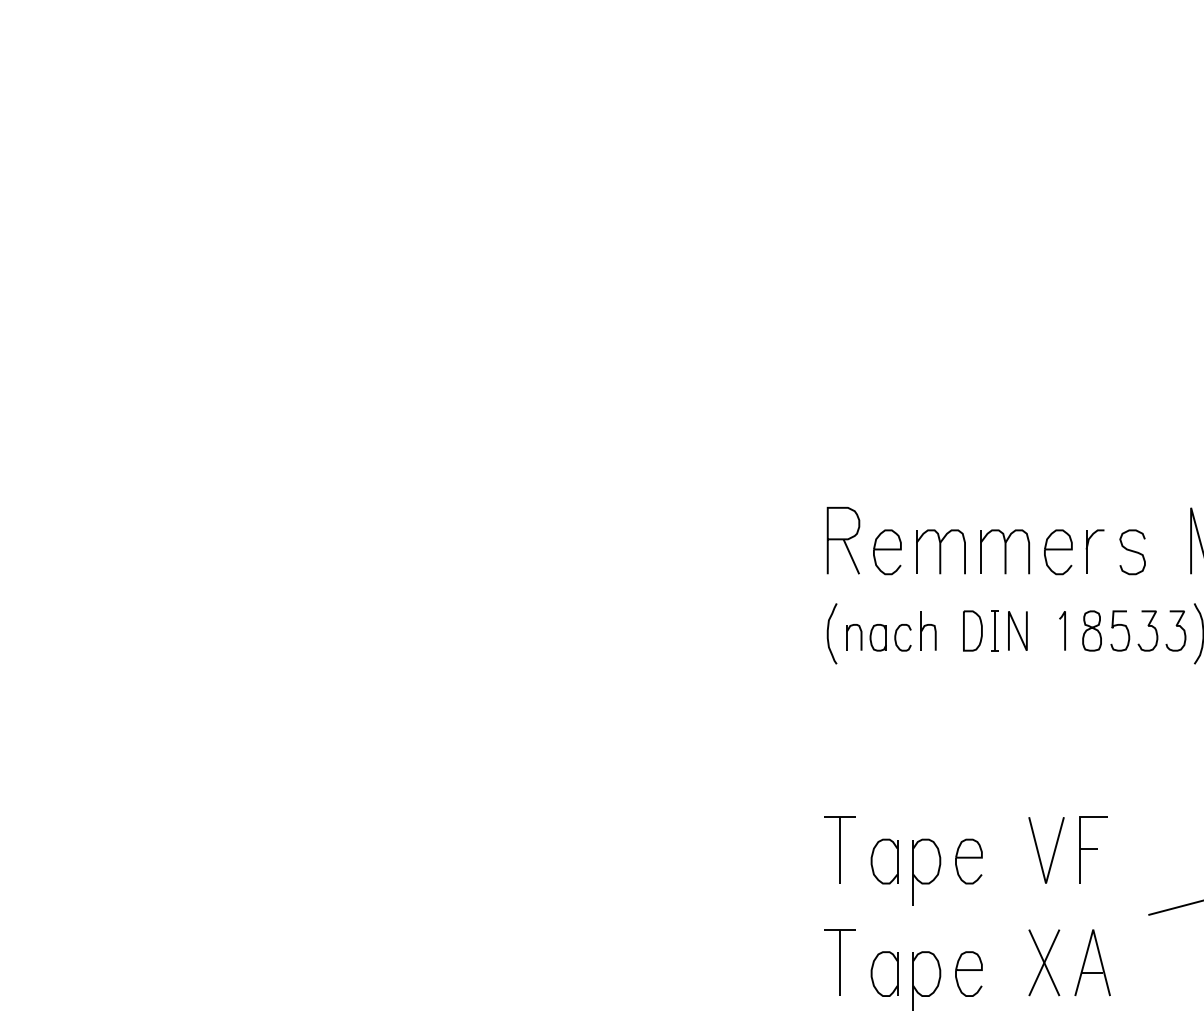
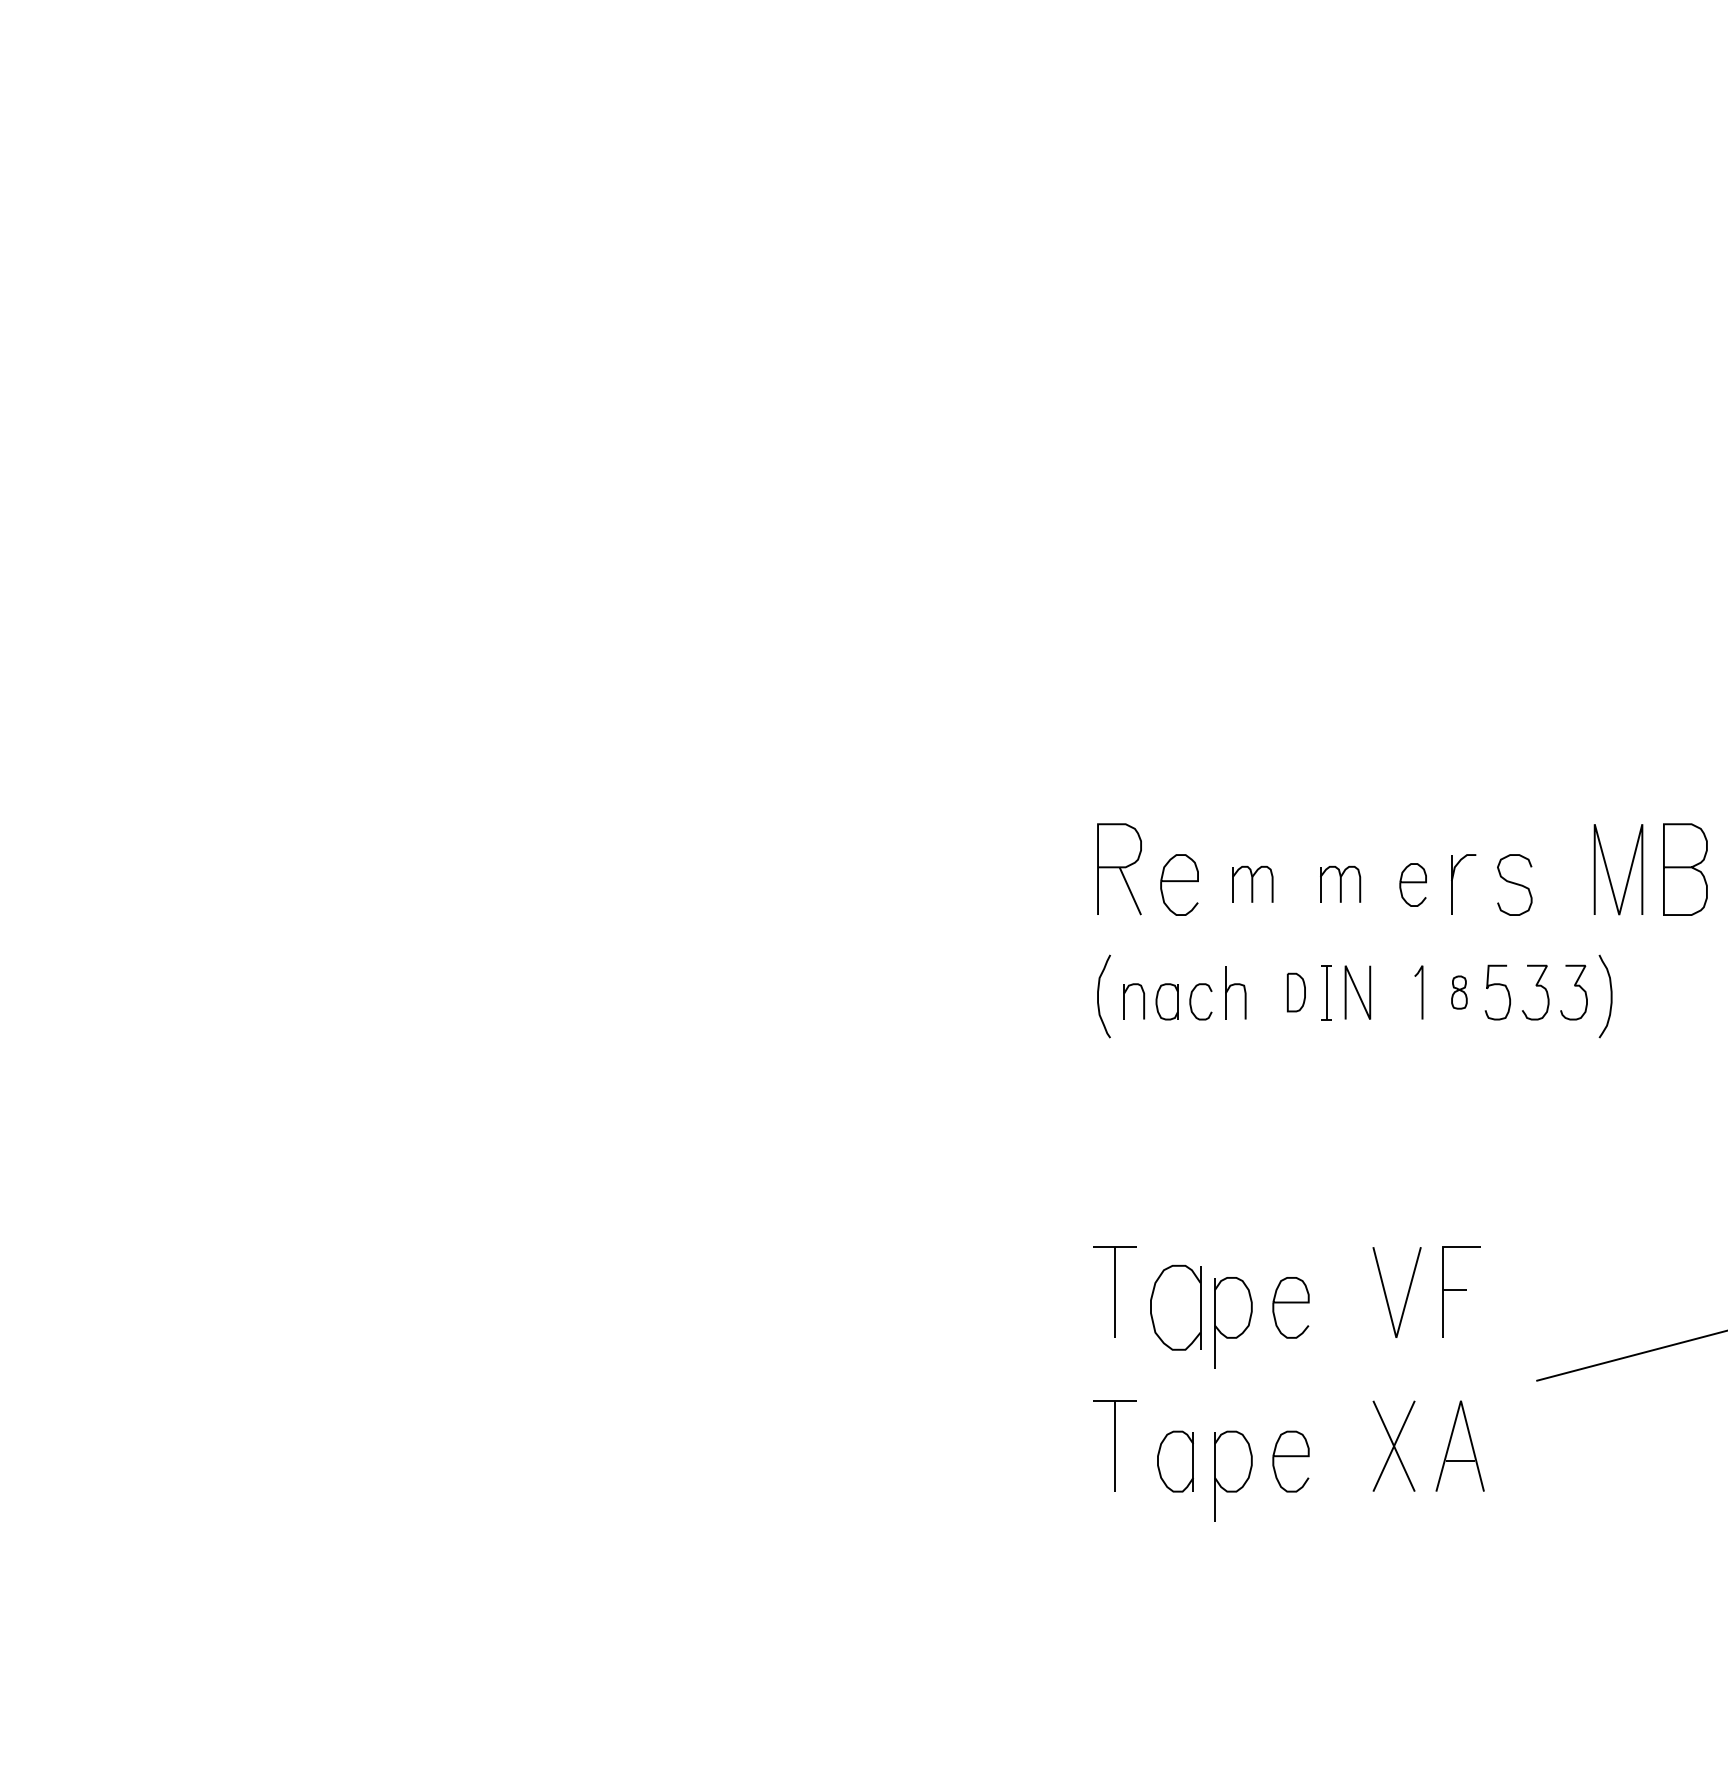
part: (940, 551) -> (1252, 884), size x0.6
part: (1005, 551) -> (1340, 884), size x0.6
part: (1057, 551) -> (1412, 884), size x0.7
part: (972, 630) -> (1296, 992), size x0.7
part: (1092, 630) -> (1459, 992), size x0.6
part: (884, 861) -> (1175, 1307), size x1.4

